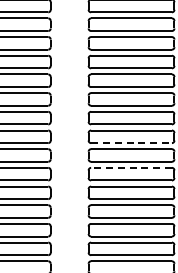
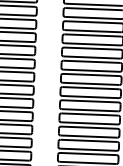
line: (132, 143) -> (90, 110), dashed -> solid
line: (131, 167) -> (89, 127), dashed -> solid

